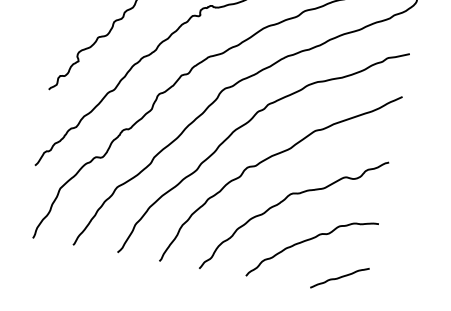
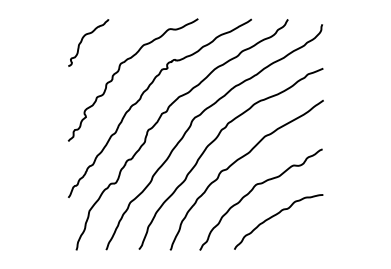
curve: (340, 277) -> (302, 238), removed

